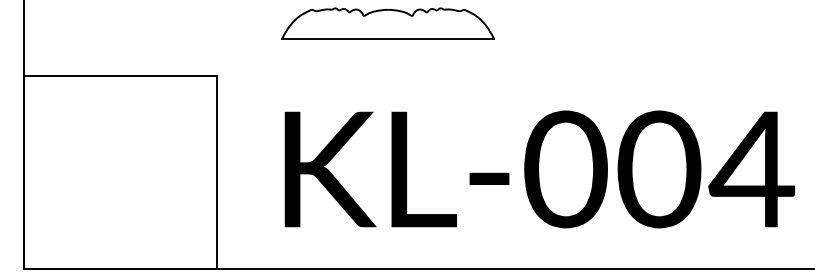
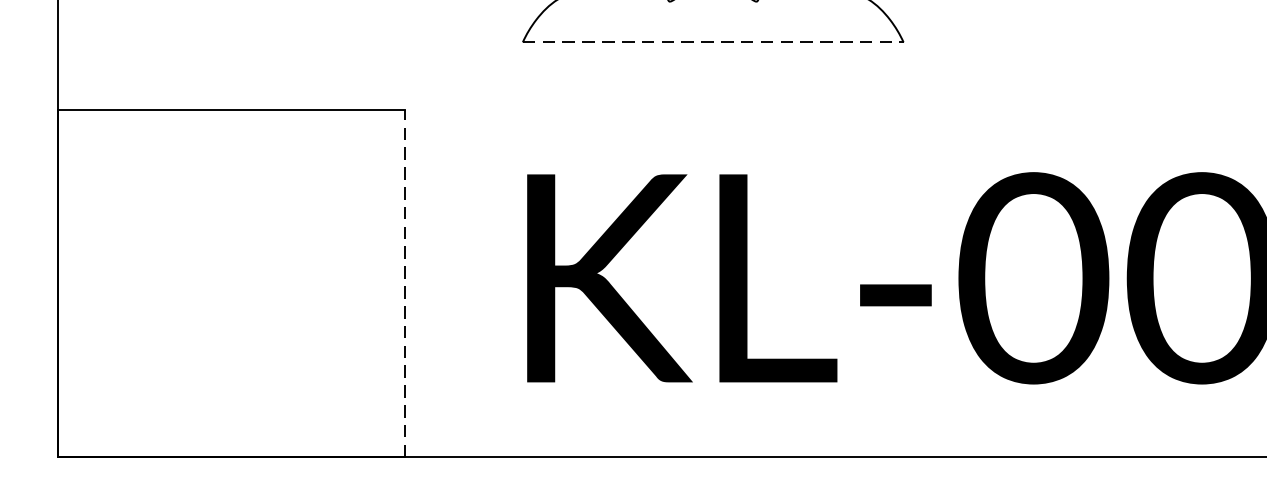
line: (388, 38) -> (713, 42), solid -> dashed
line: (216, 172) -> (404, 283), solid -> dashed

